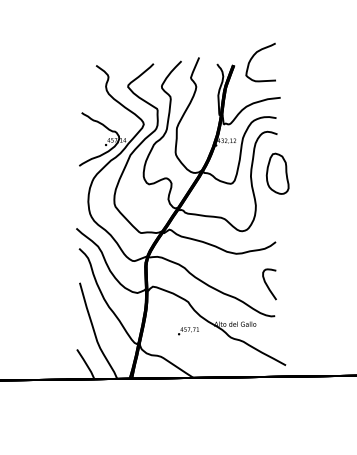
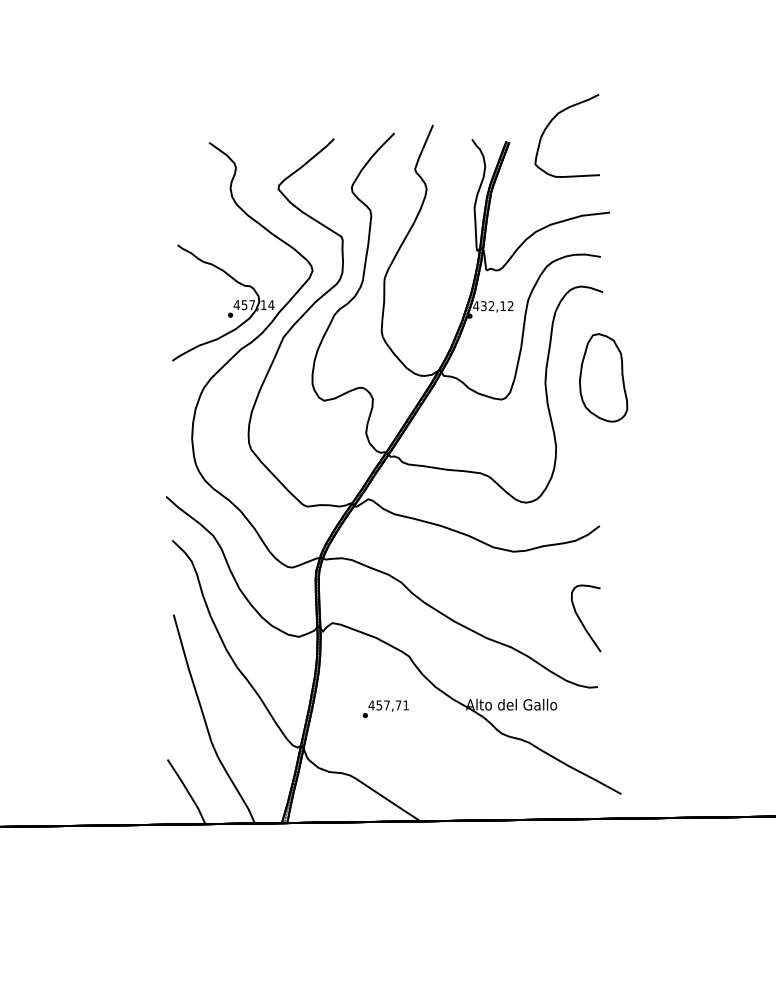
text: (188, 331) -> (385, 709), moved

